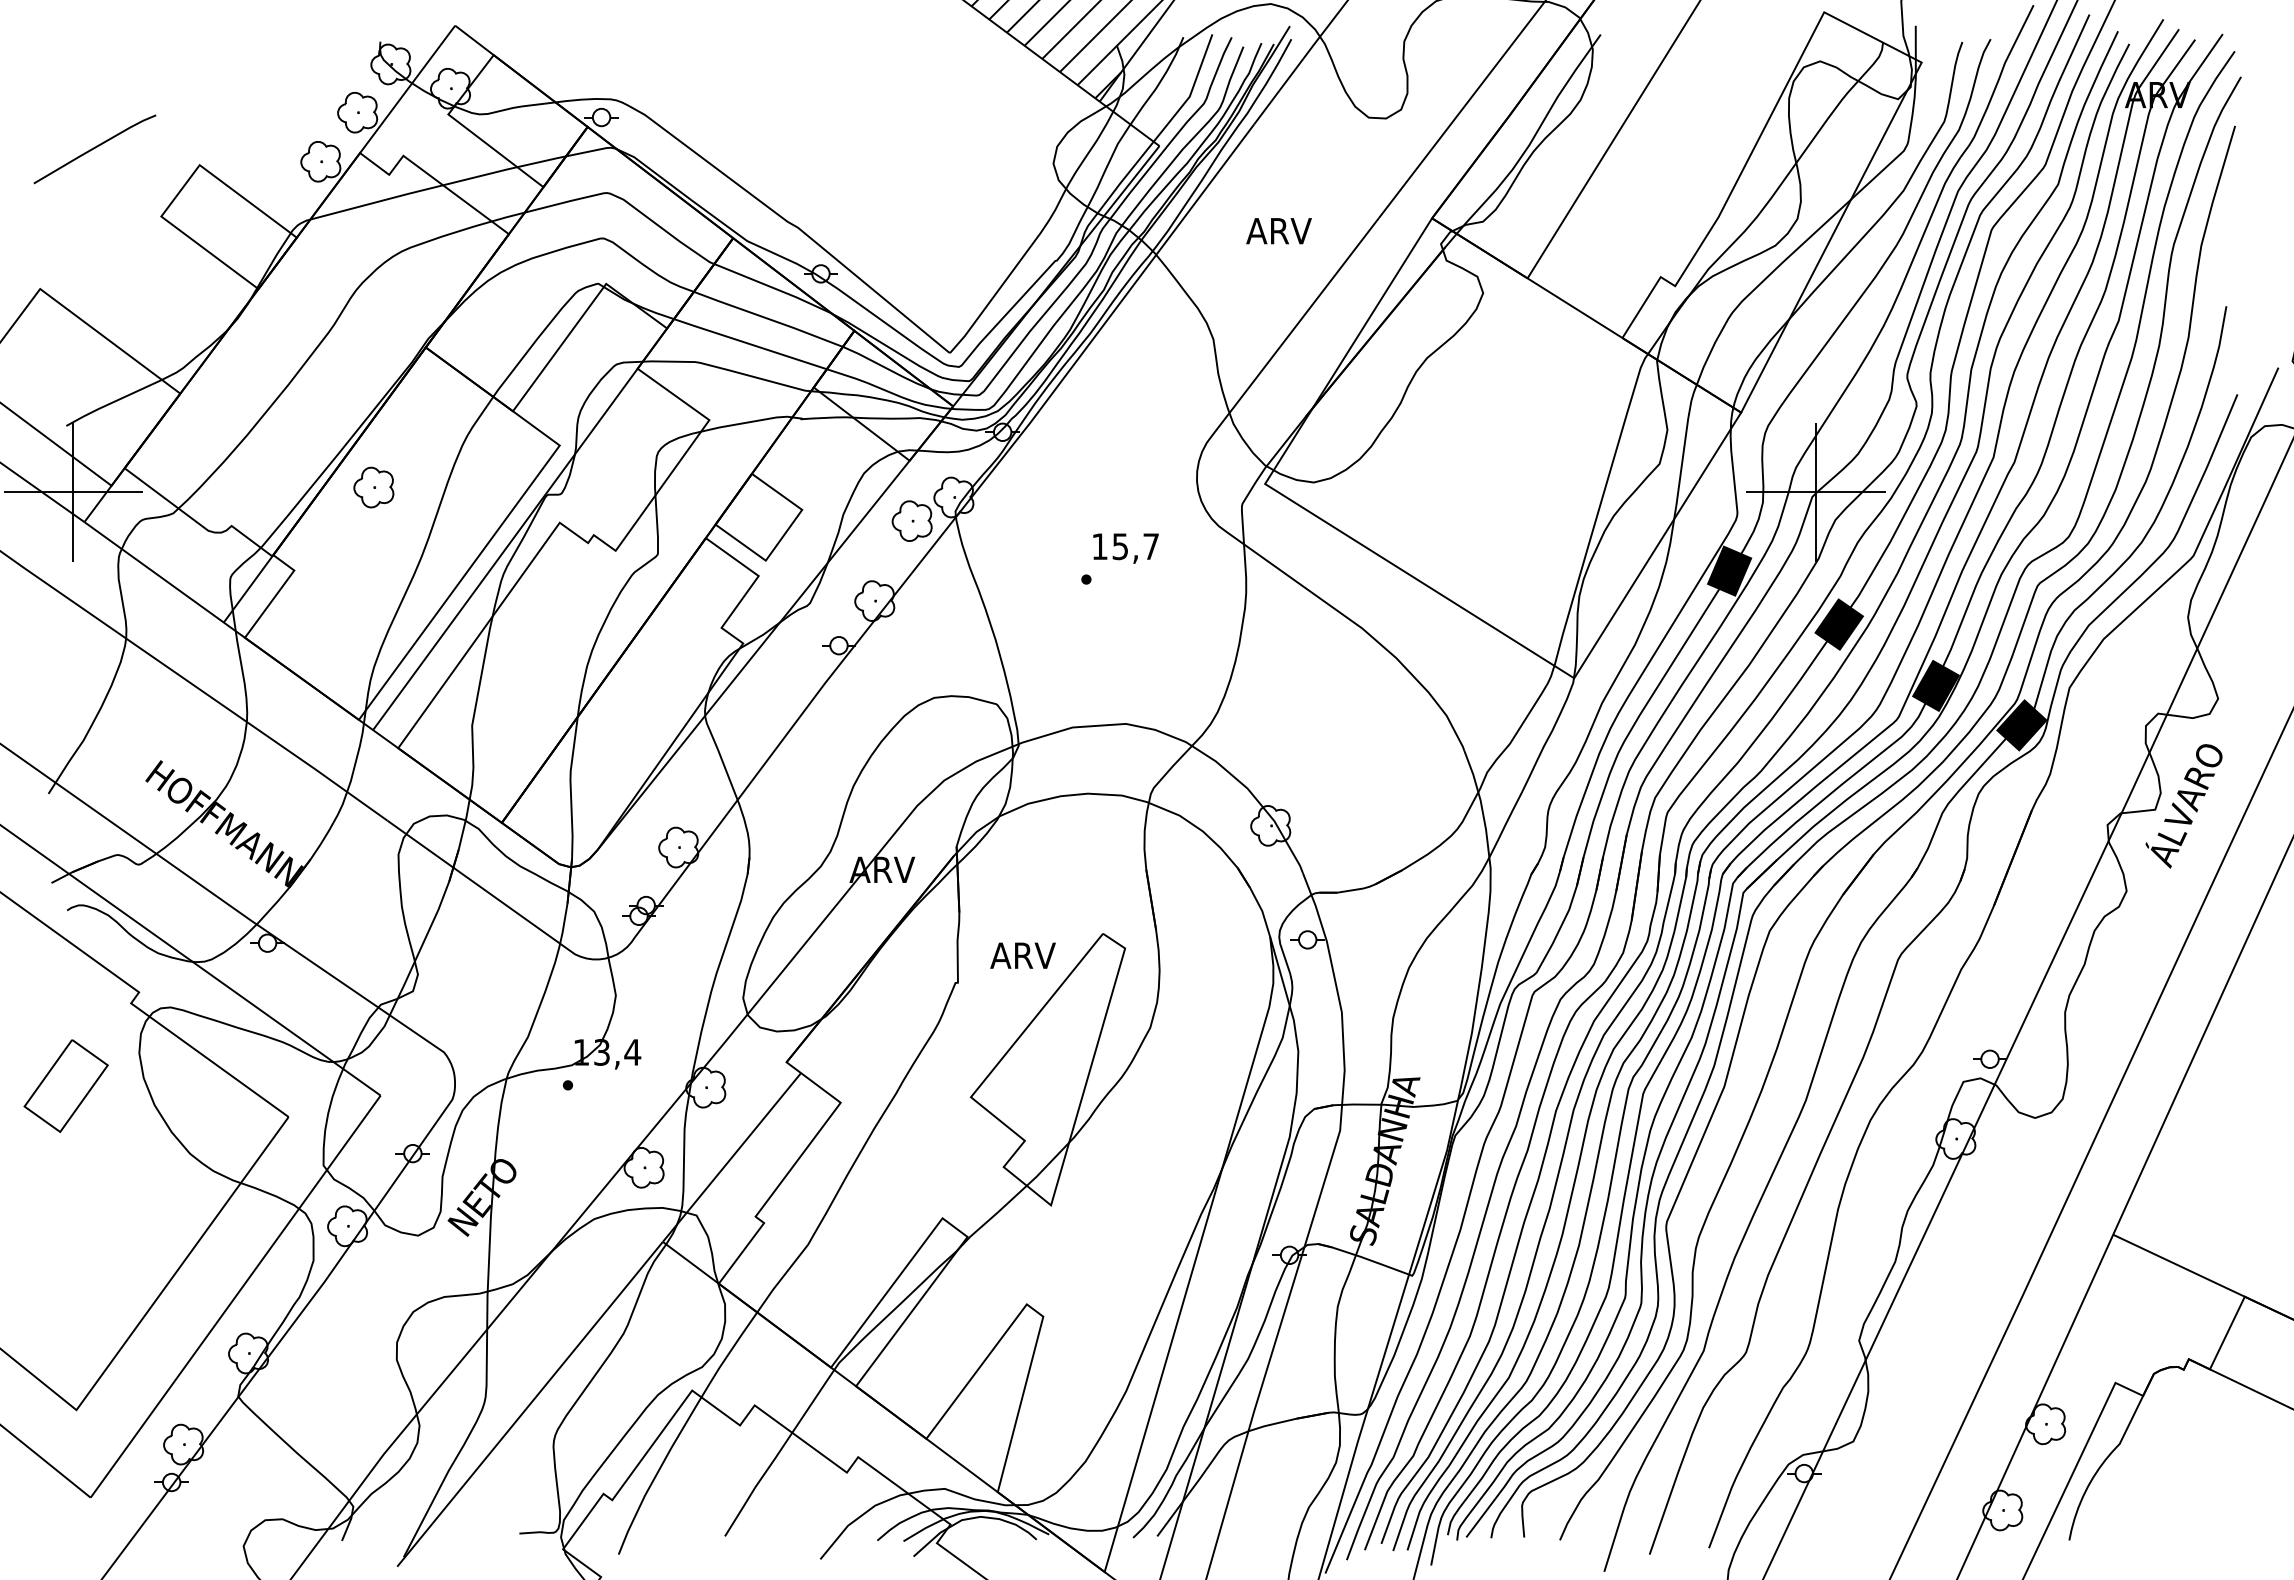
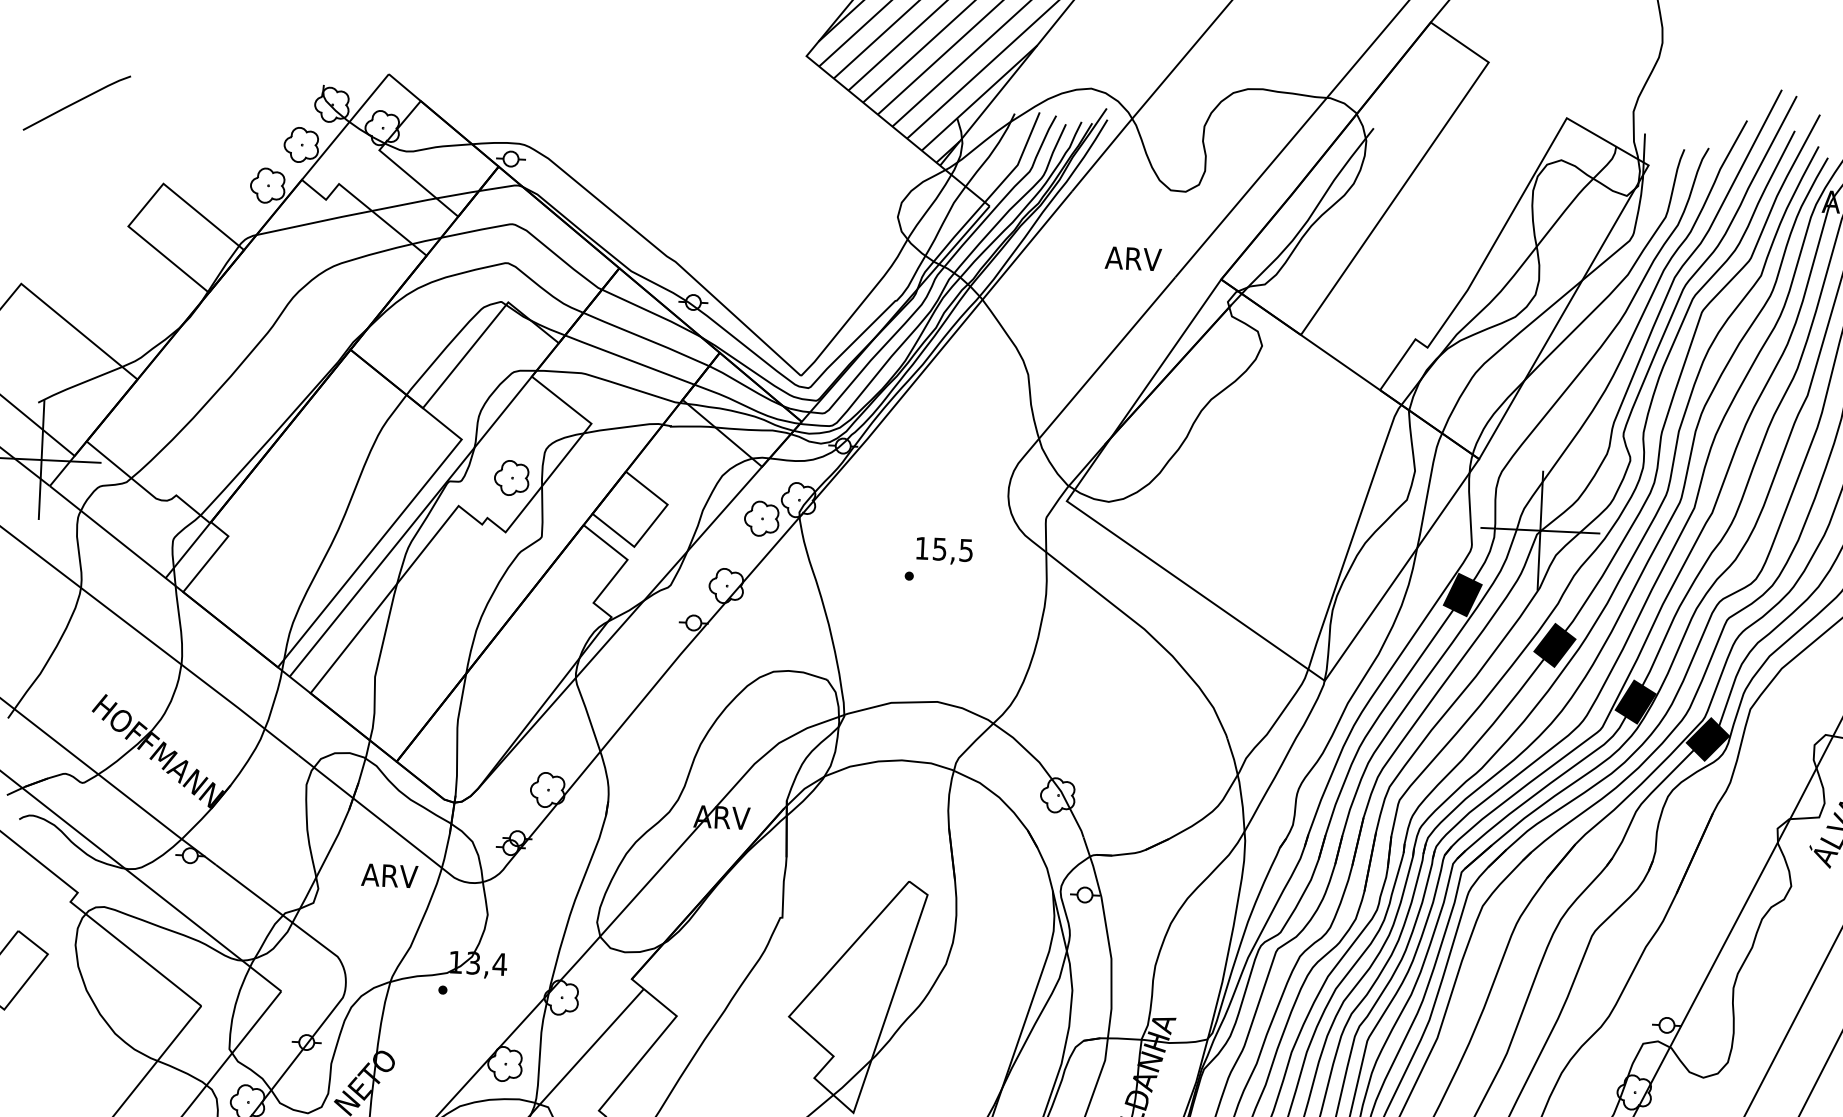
line: (94, 149) -> (76, 103), moved
text: (1278, 231) -> (1132, 259), moved
part: (373, 487) -> (511, 478), moved
text: (1150, 546) -> (965, 550), 15,7 -> 15,5
text: (1022, 955) -> (389, 875), moved

